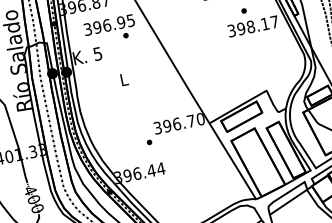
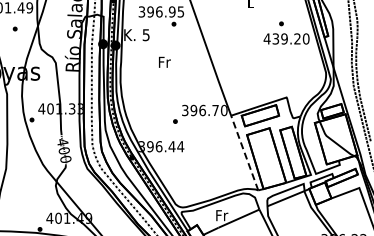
text: (252, 25) -> (286, 38), 398.17 -> 439.20
text: (123, 78) -> (164, 61), L -> Fr
line: (232, 161) -> (244, 153), solid -> dashed

